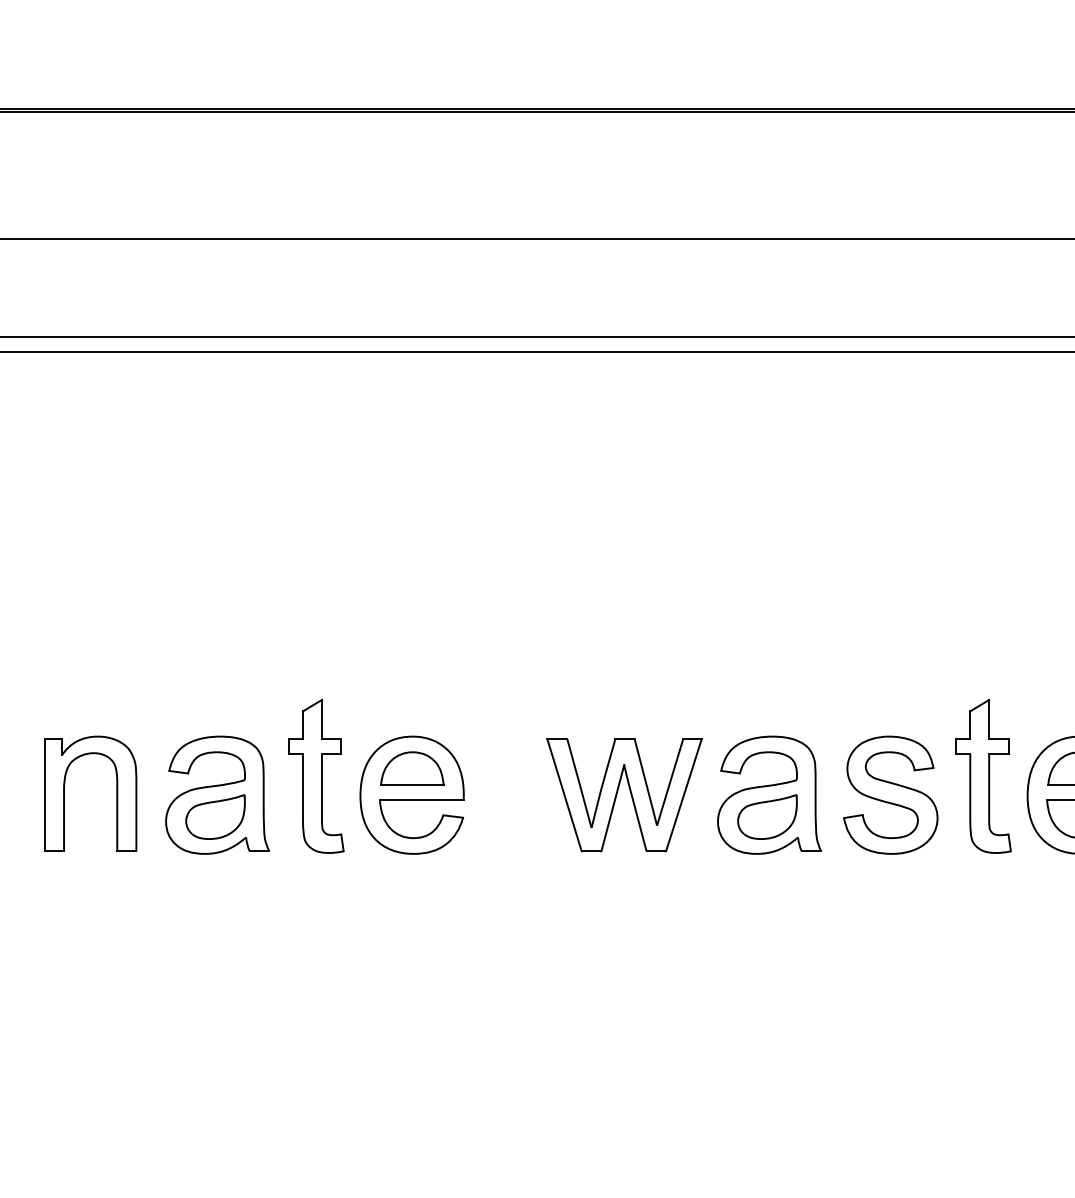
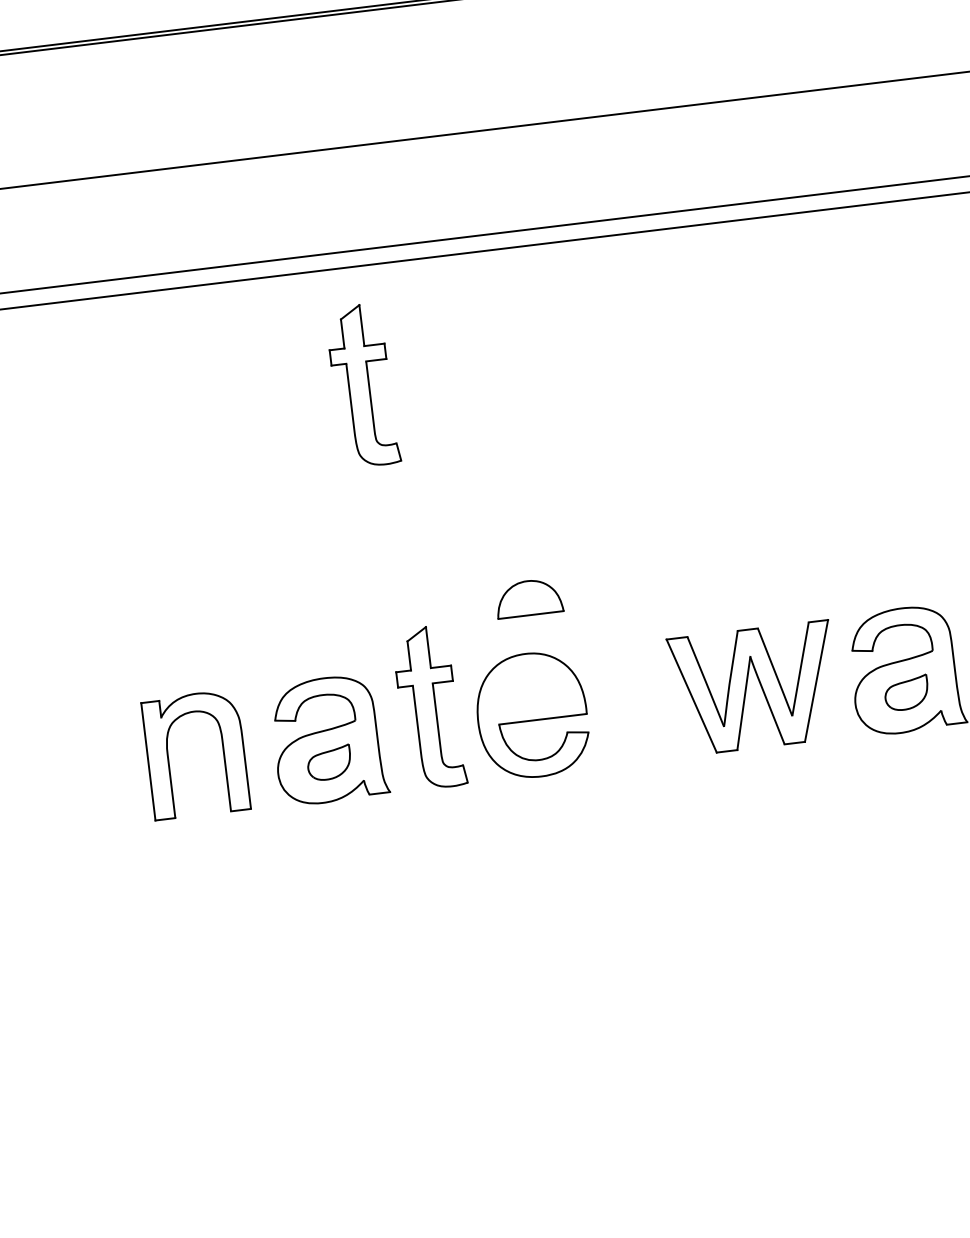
part: (290, 464) -> (363, 384), added
part: (412, 768) -> (529, 598), moved
part: (215, 816) -> (329, 762), size x0.7
part: (767, 816) -> (906, 692), size x0.7

